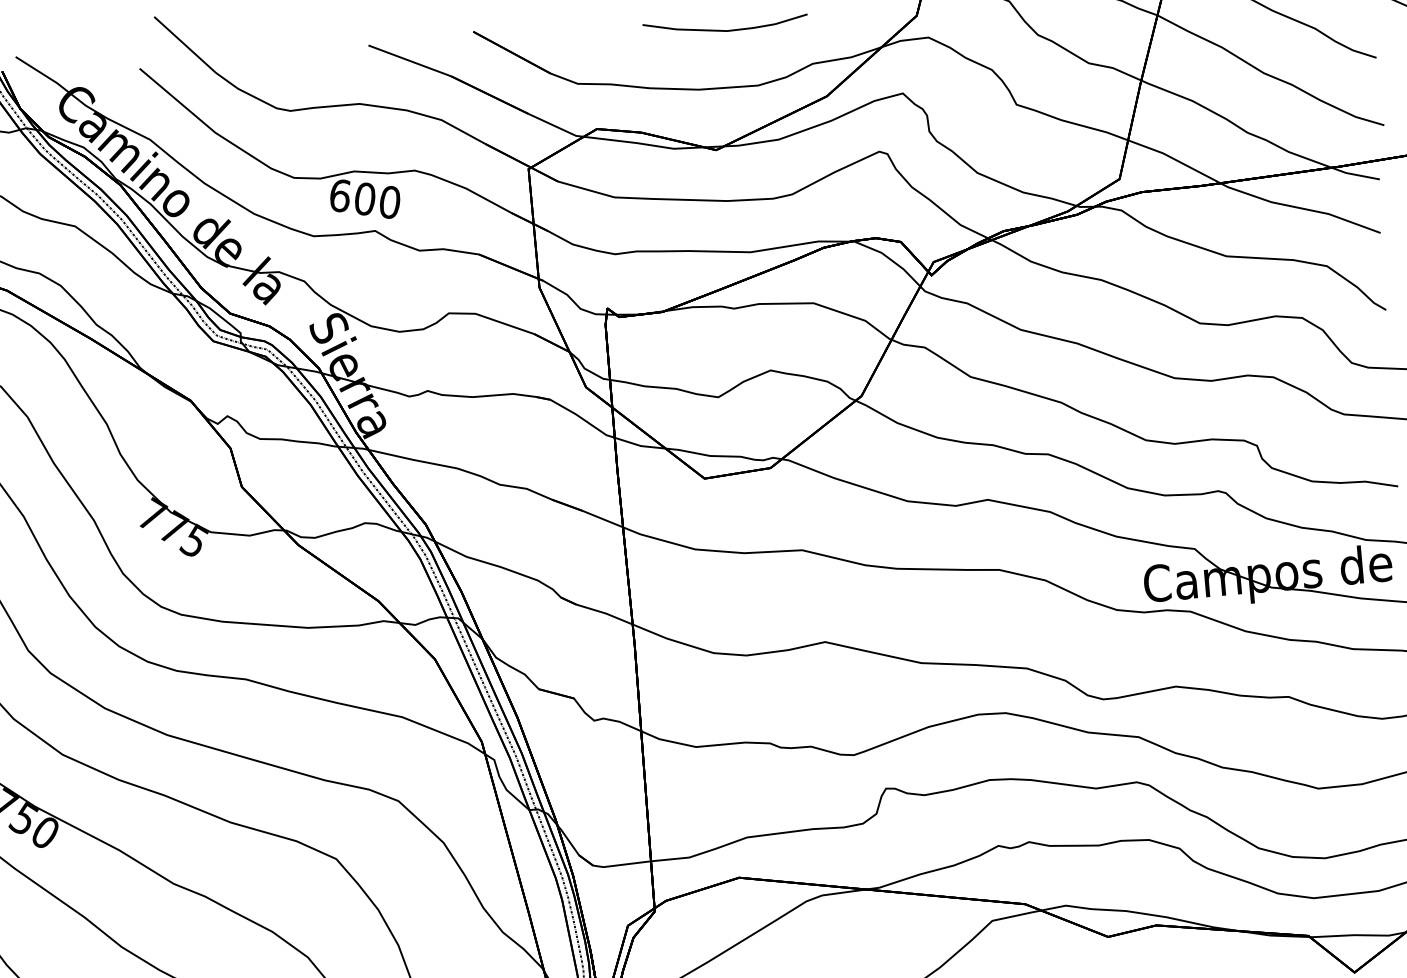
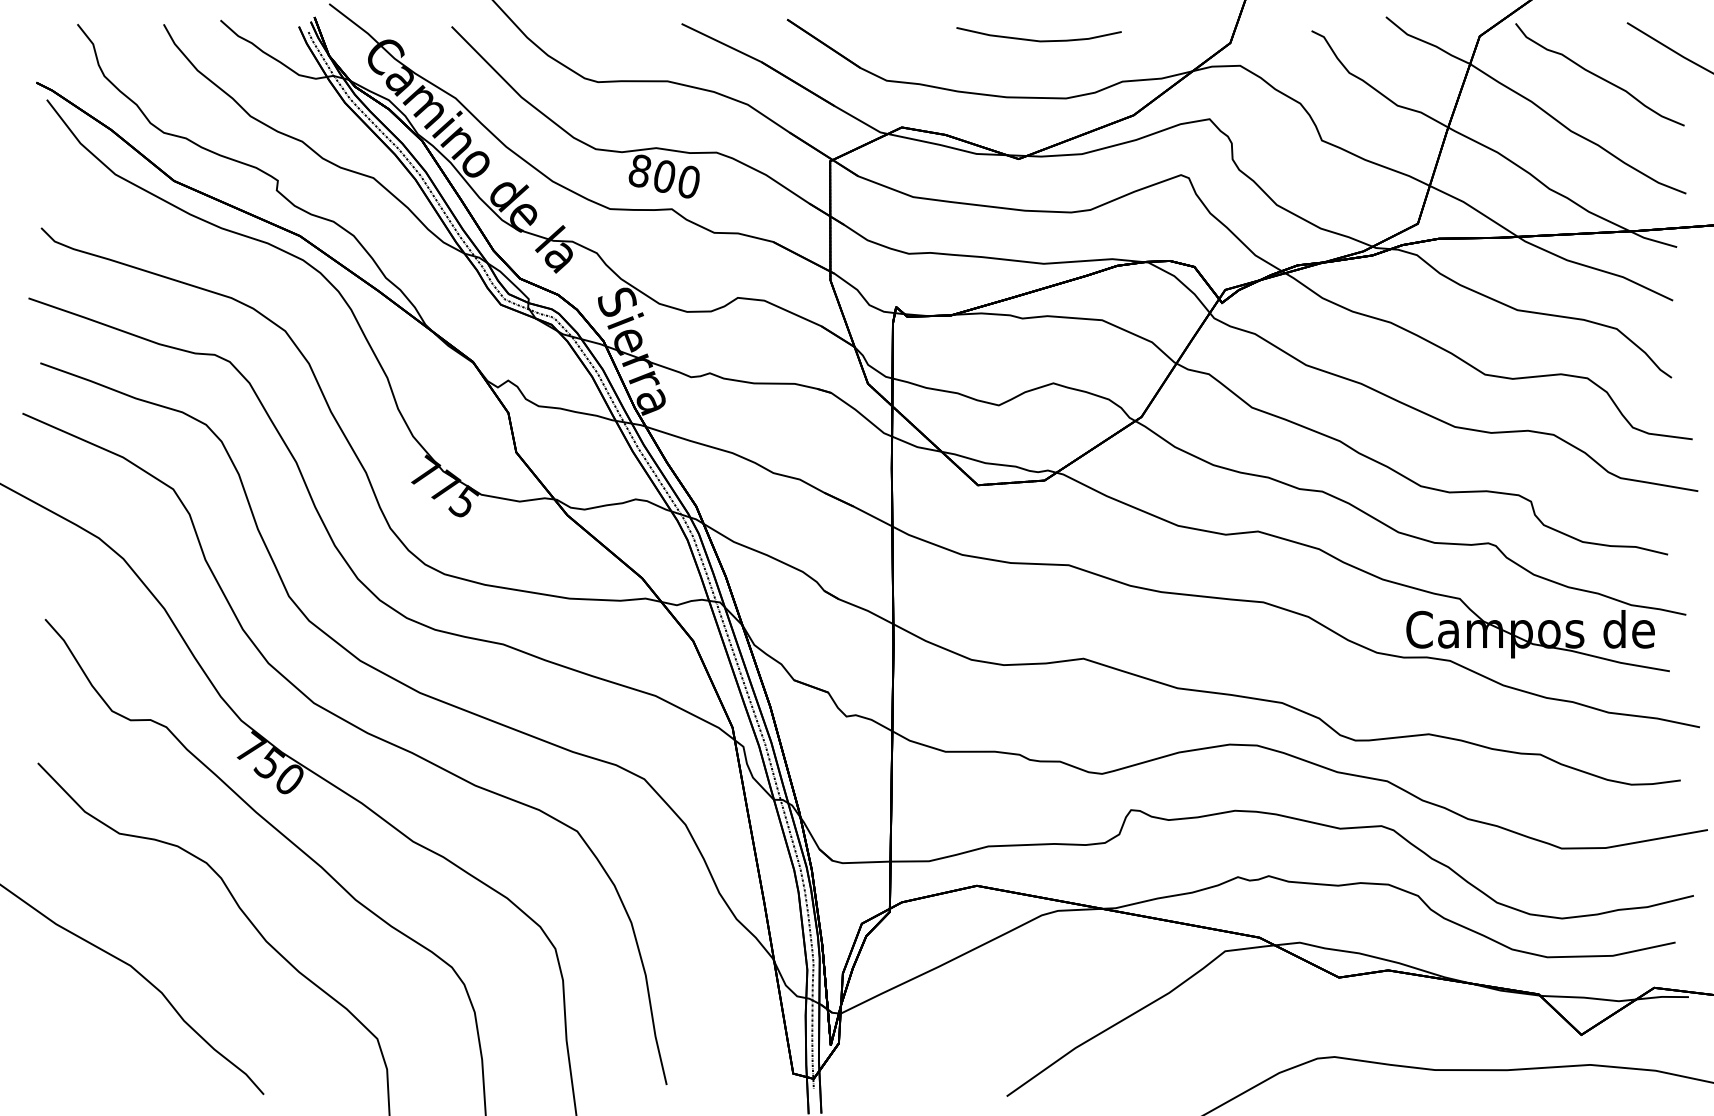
text: (339, 195) -> (639, 170), 600 -> 800

